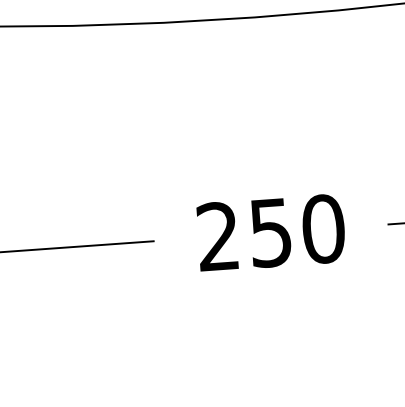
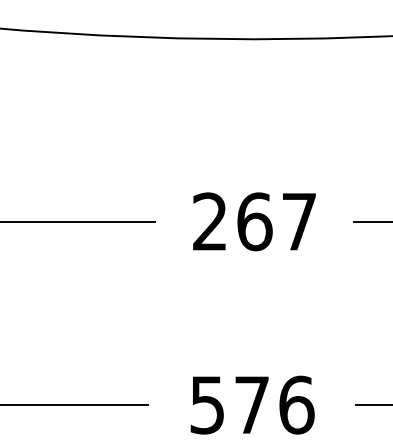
text: (297, 230) -> (277, 221), 250 -> 267

